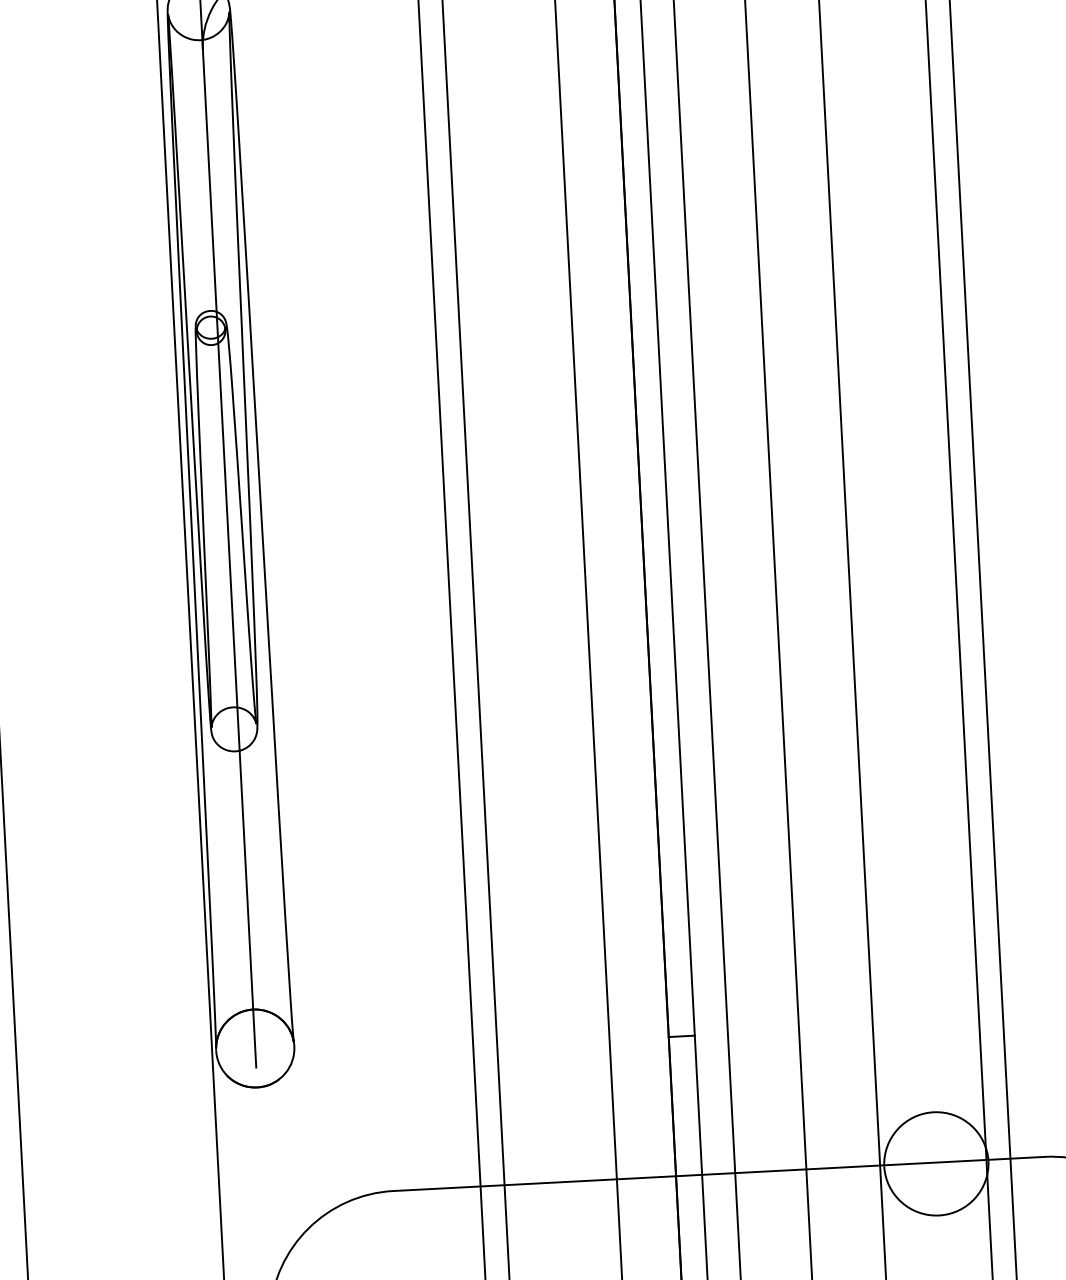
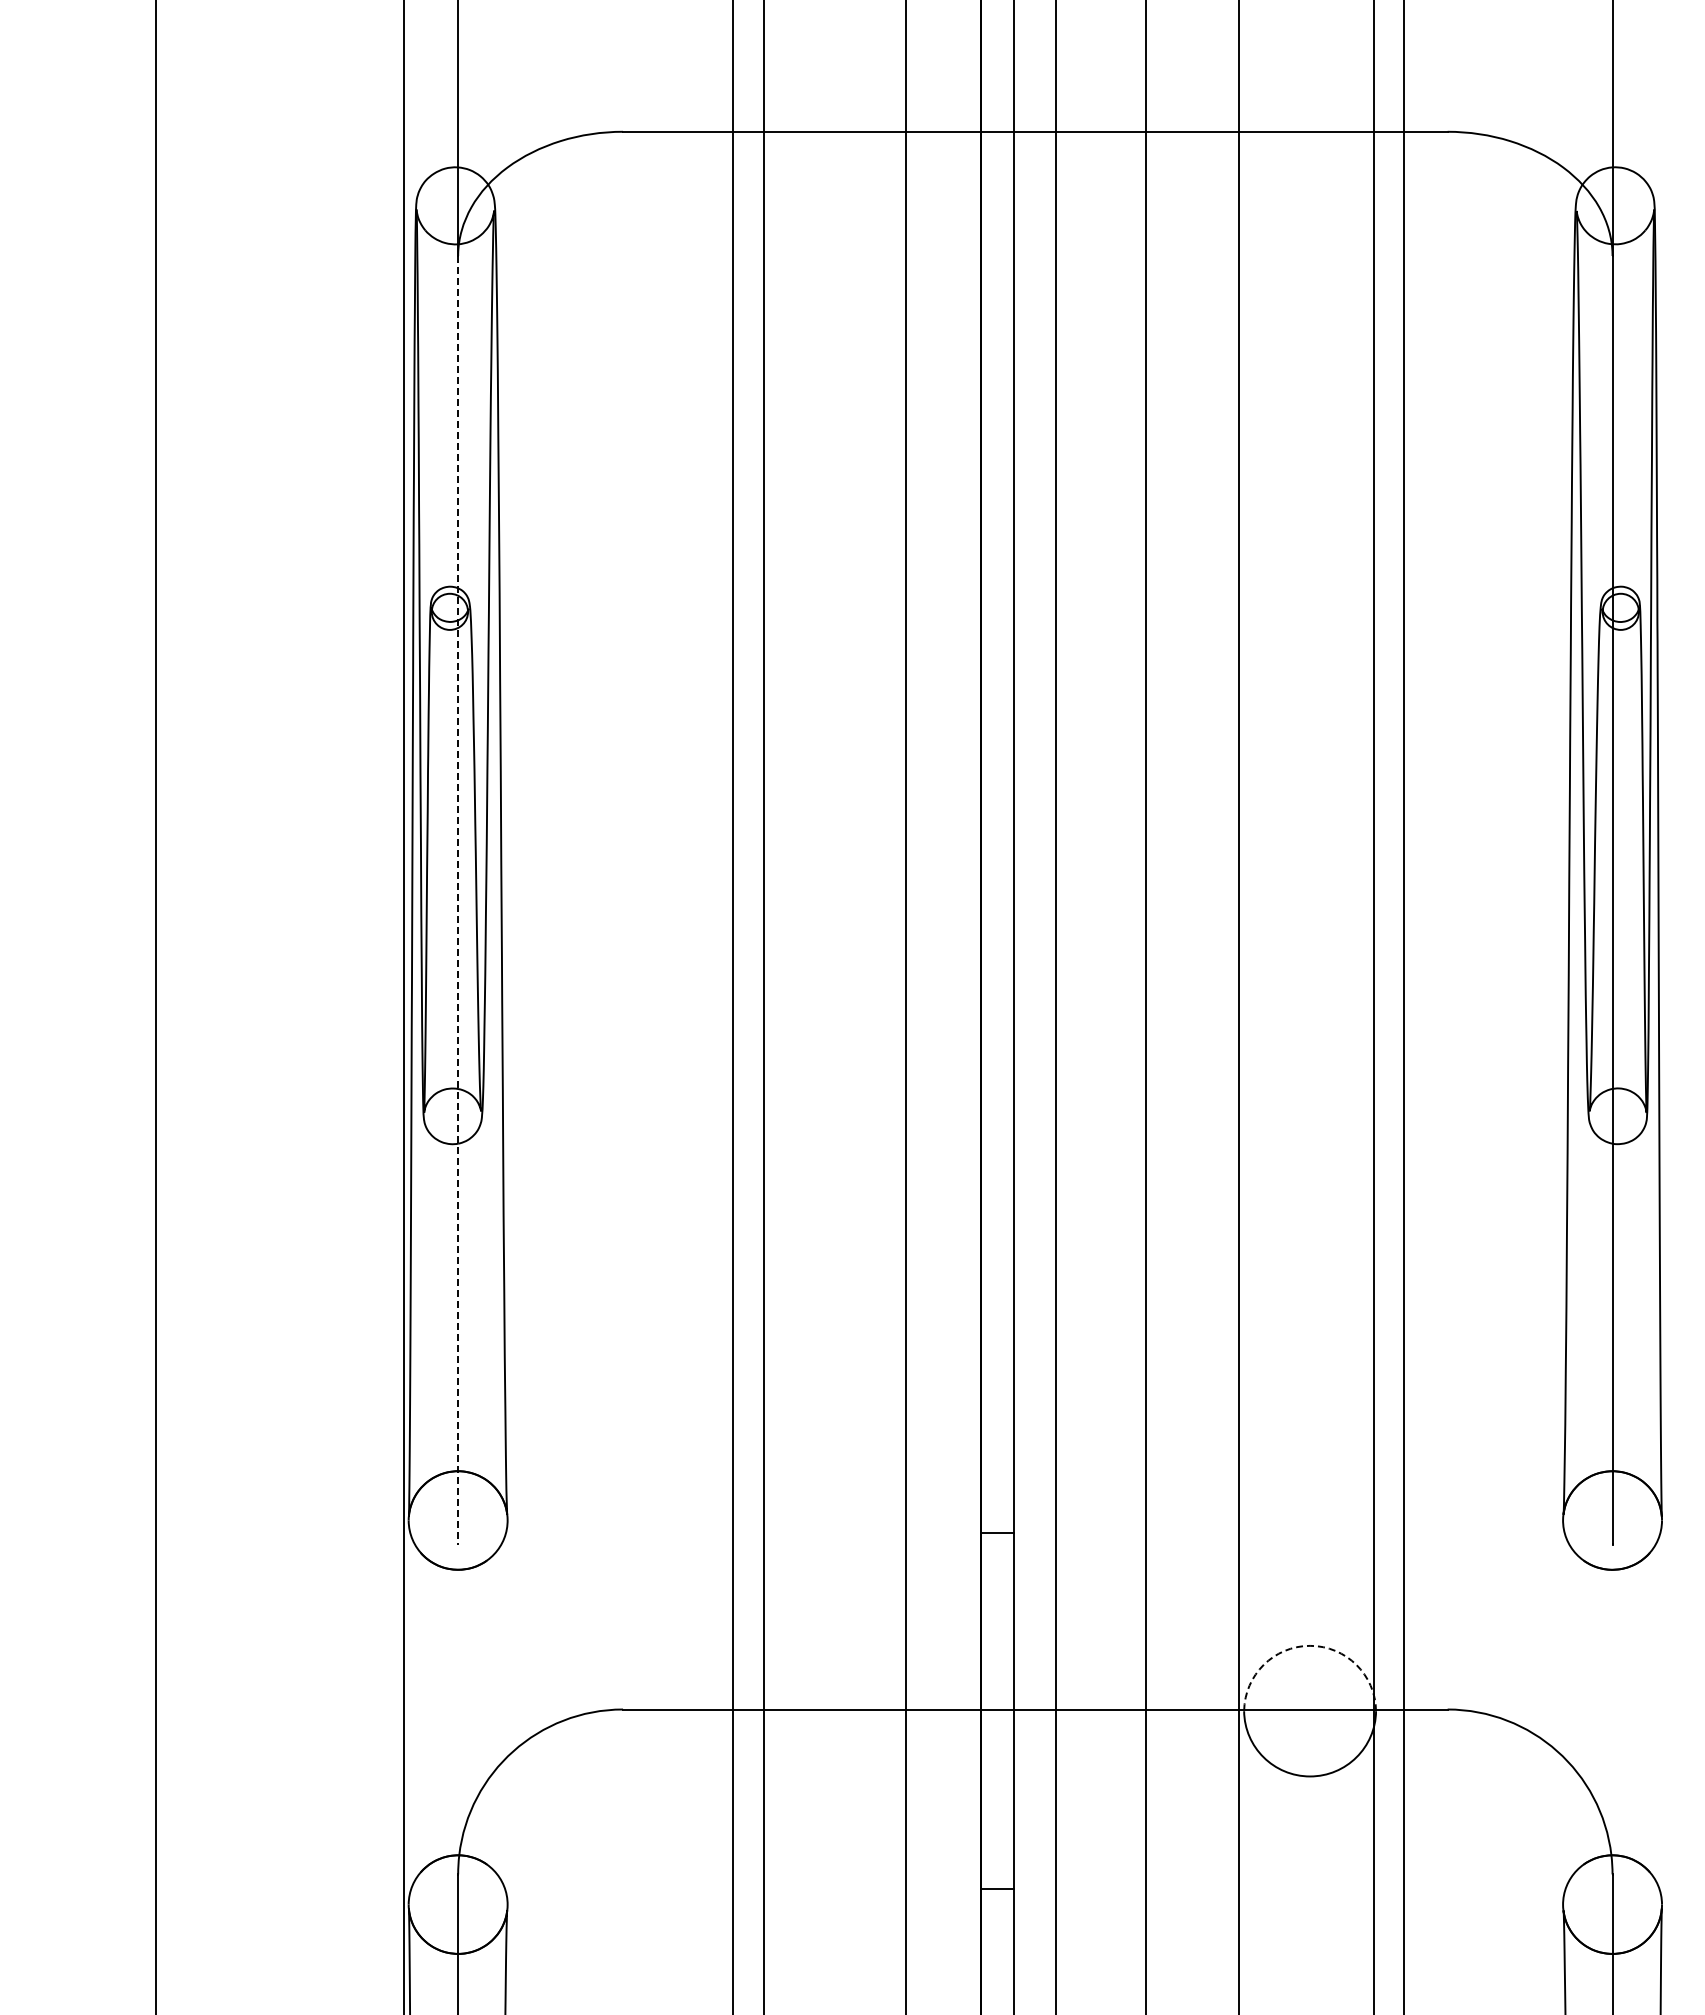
line: (229, 558) -> (458, 900), solid -> dashed
arc: (933, 1111) -> (1310, 1645), solid -> dashed

